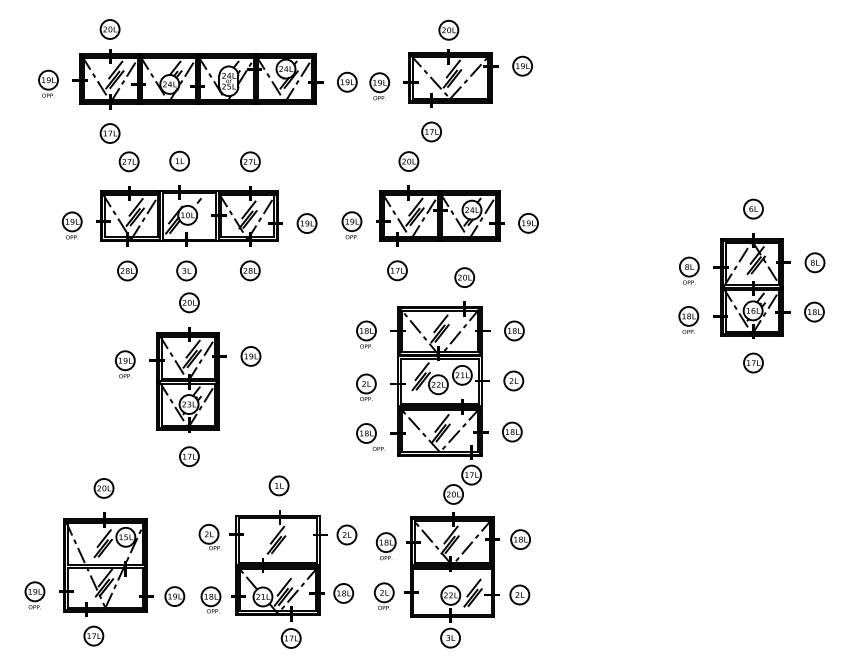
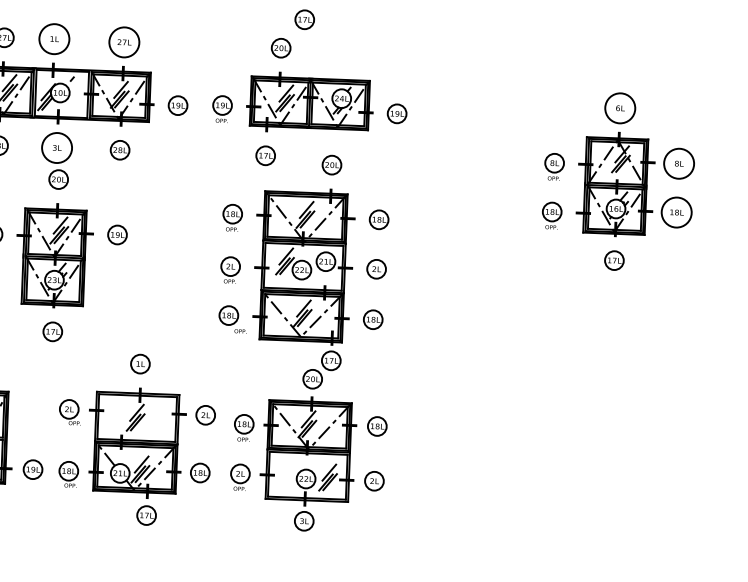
circle: (179, 160) -> (54, 38), size x1.6
circle: (249, 161) -> (123, 42), size x1.6
circle: (753, 208) -> (620, 107), size x1.6
circle: (814, 262) -> (678, 163), size x1.6
circle: (186, 270) -> (56, 147), size x1.6
circle: (814, 311) -> (676, 211), size x1.6

